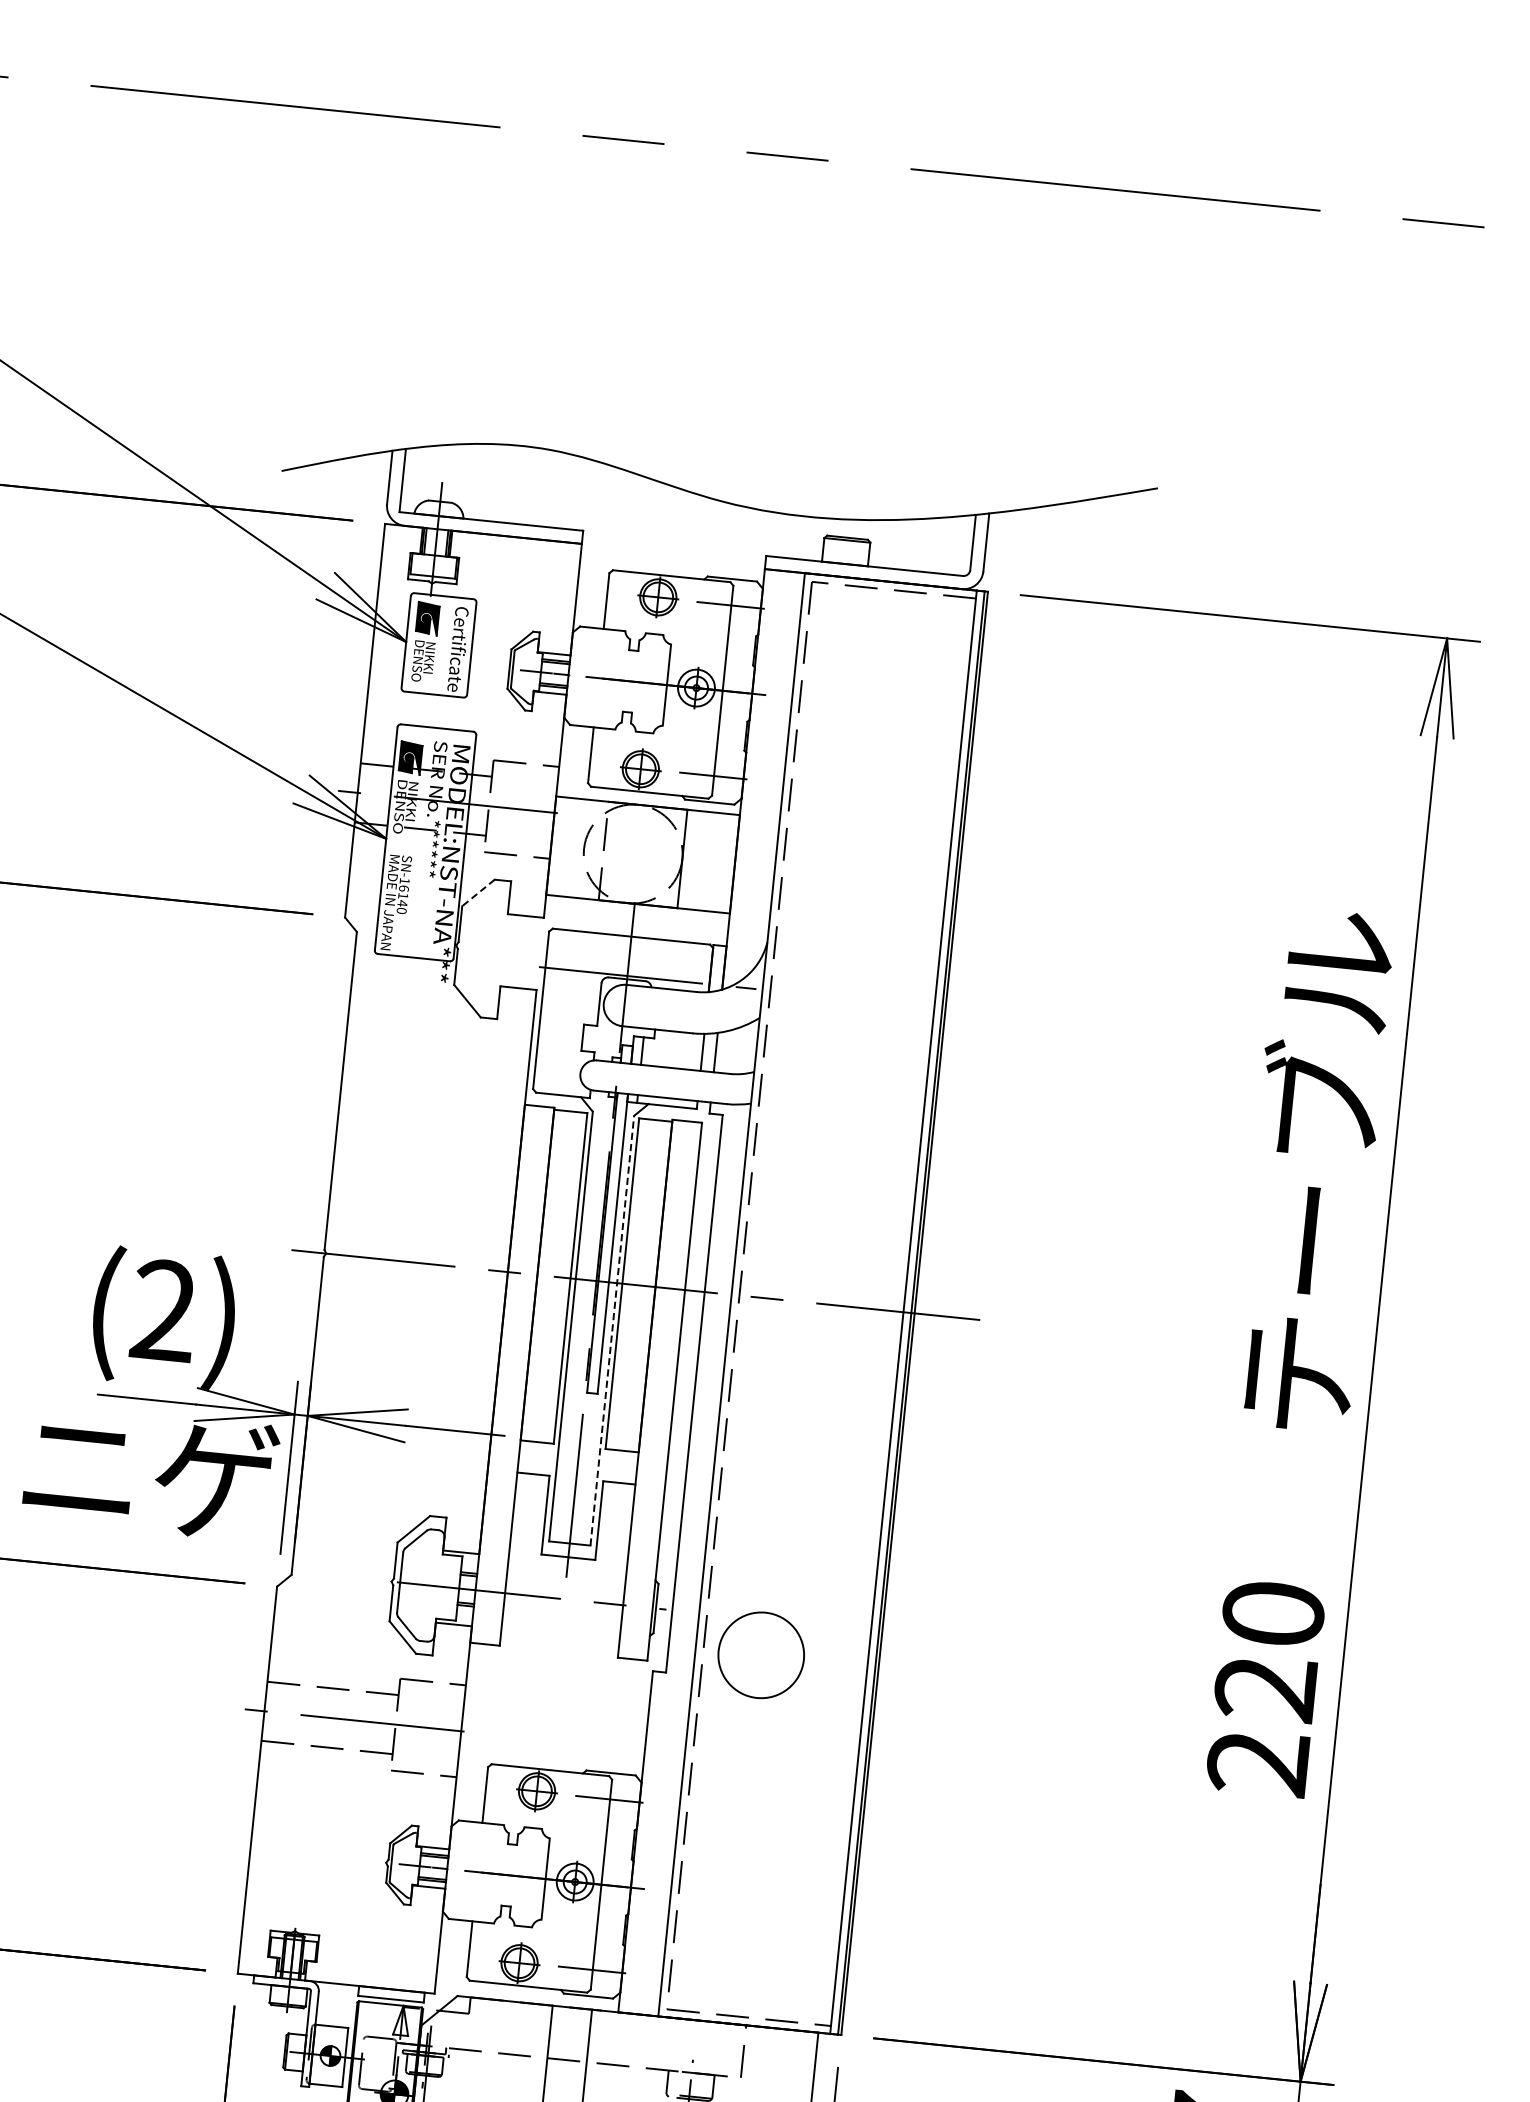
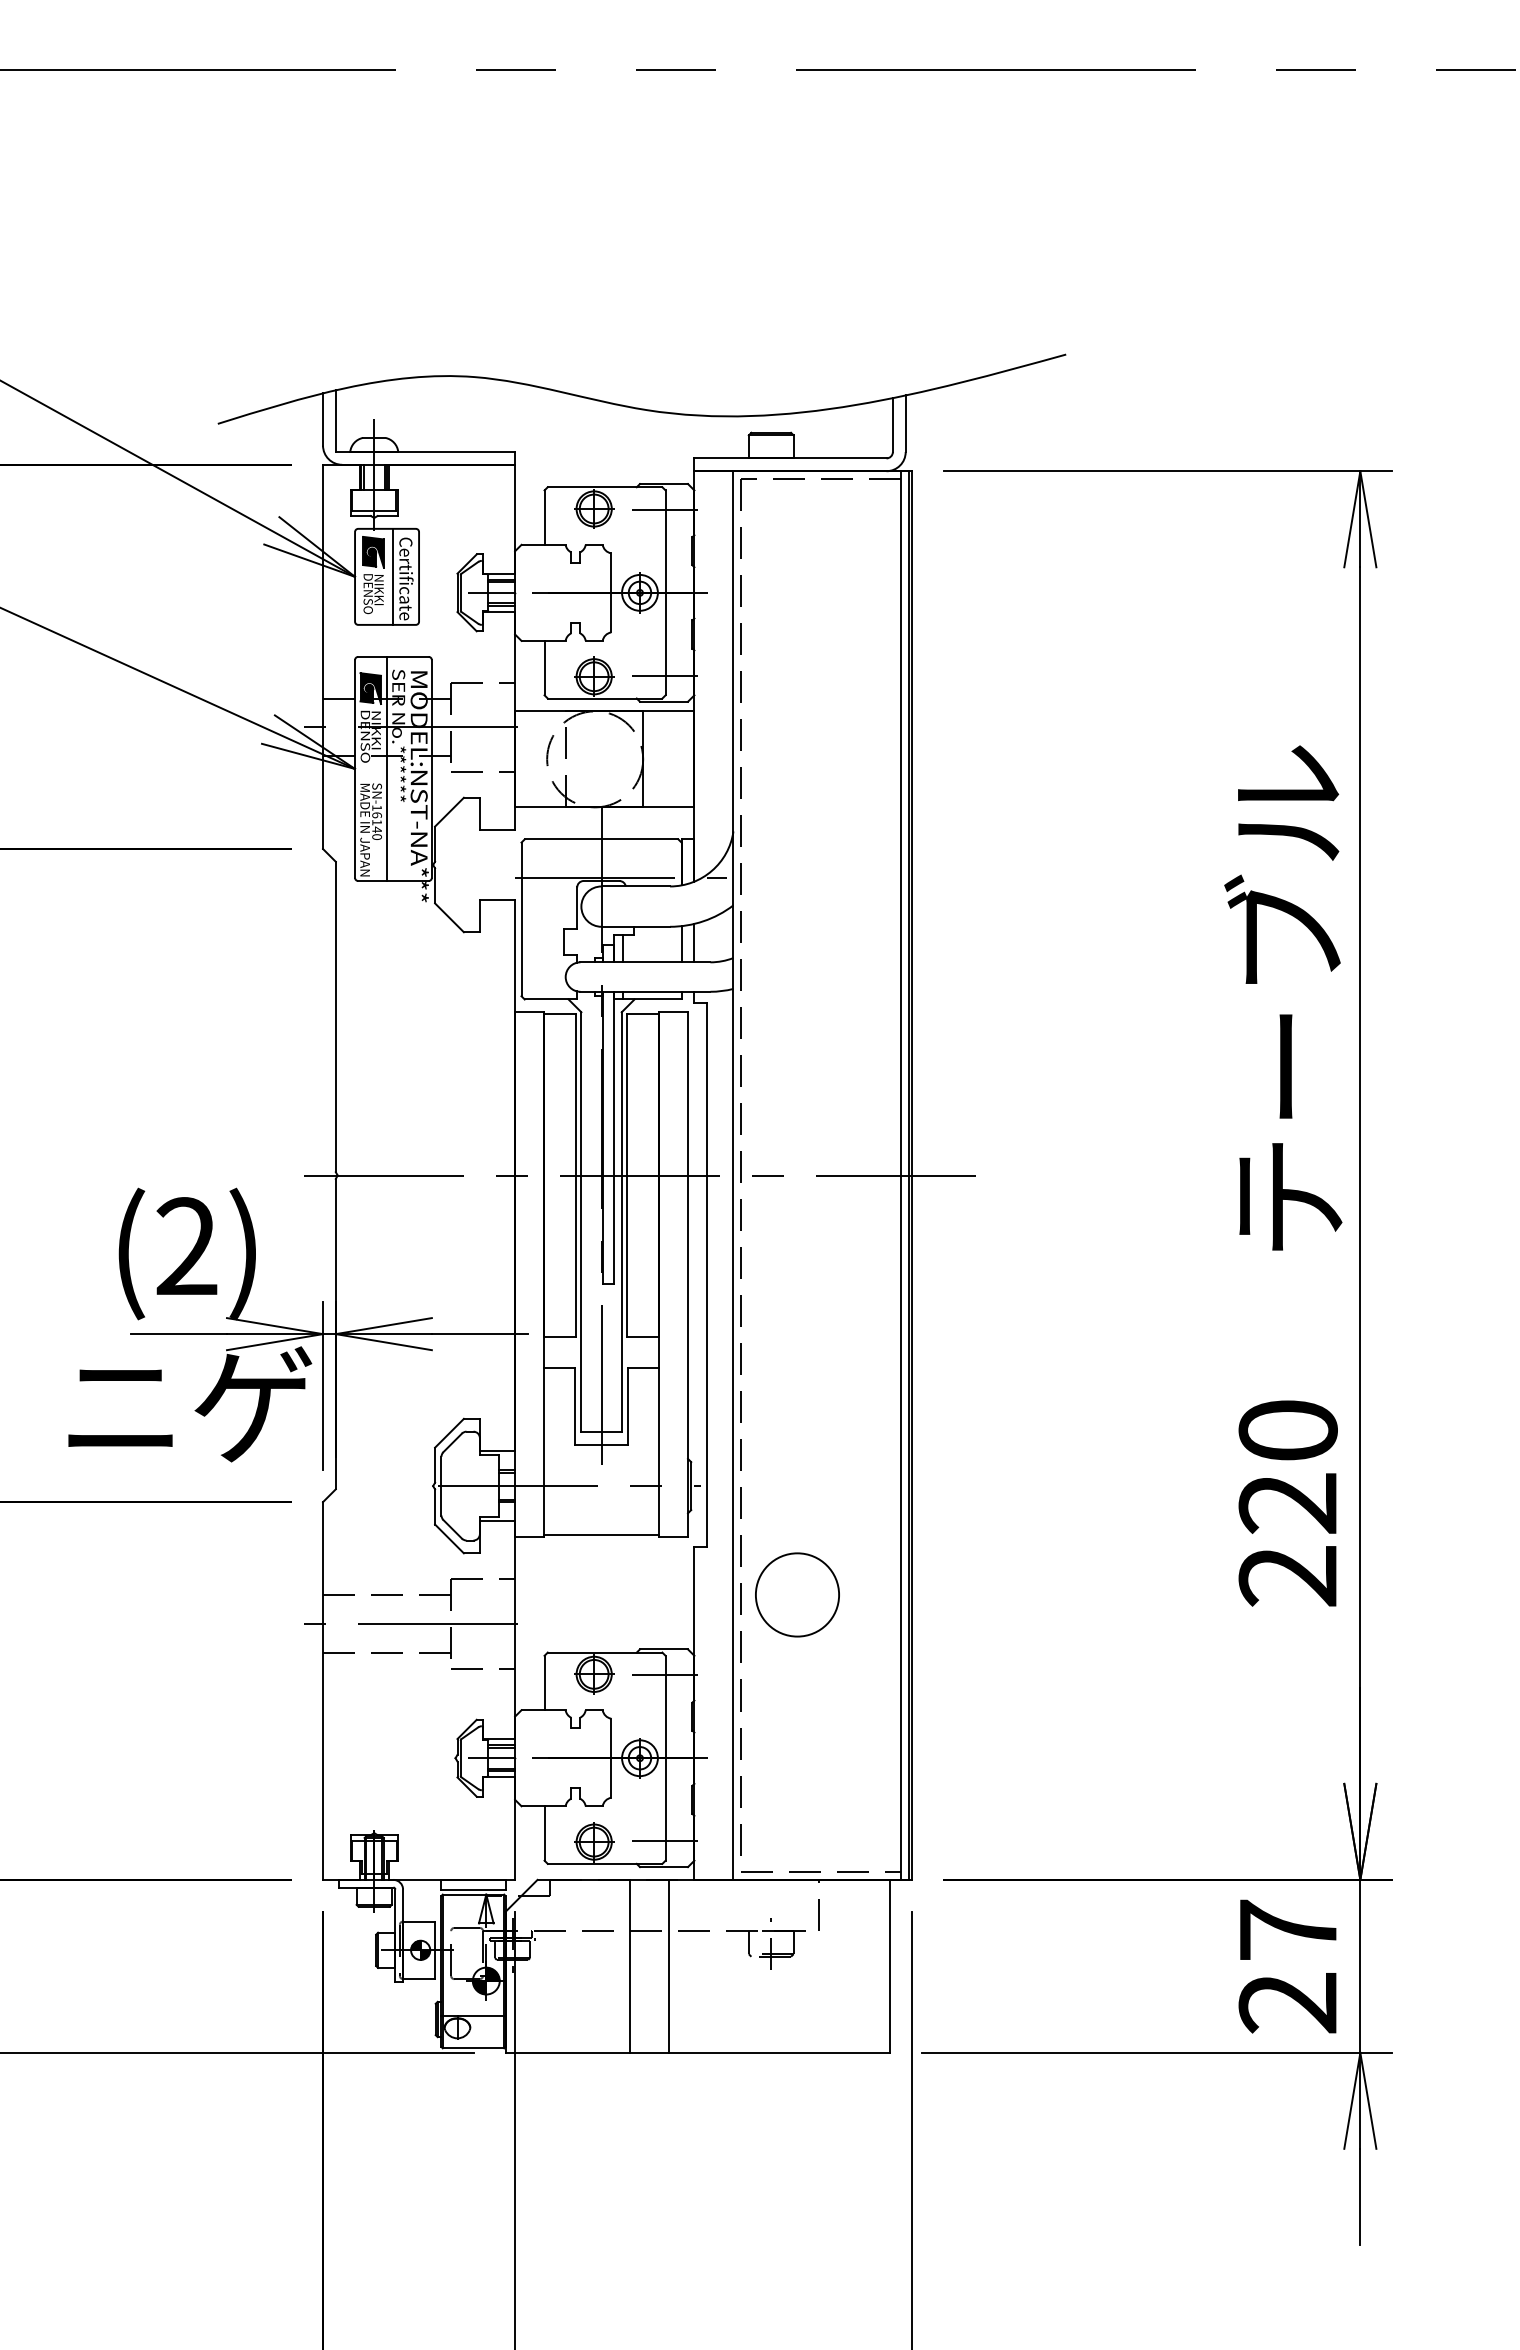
line: (445, 645) -> (393, 576), added
line: (419, 841) -> (387, 768), added
line: (478, 893) -> (449, 812), dashed -> solid
line: (612, 1330) -> (621, 1221), dashed -> solid
line: (559, 1648) -> (601, 1534), added
circle: (761, 1654) -> (797, 1594), moved

